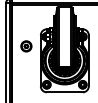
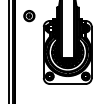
part: (26, 46) -> (29, 16), moved

